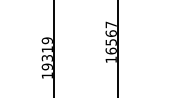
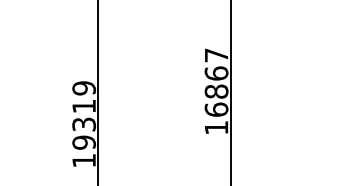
text: (110, 42) -> (215, 91), 16567 -> 16867

